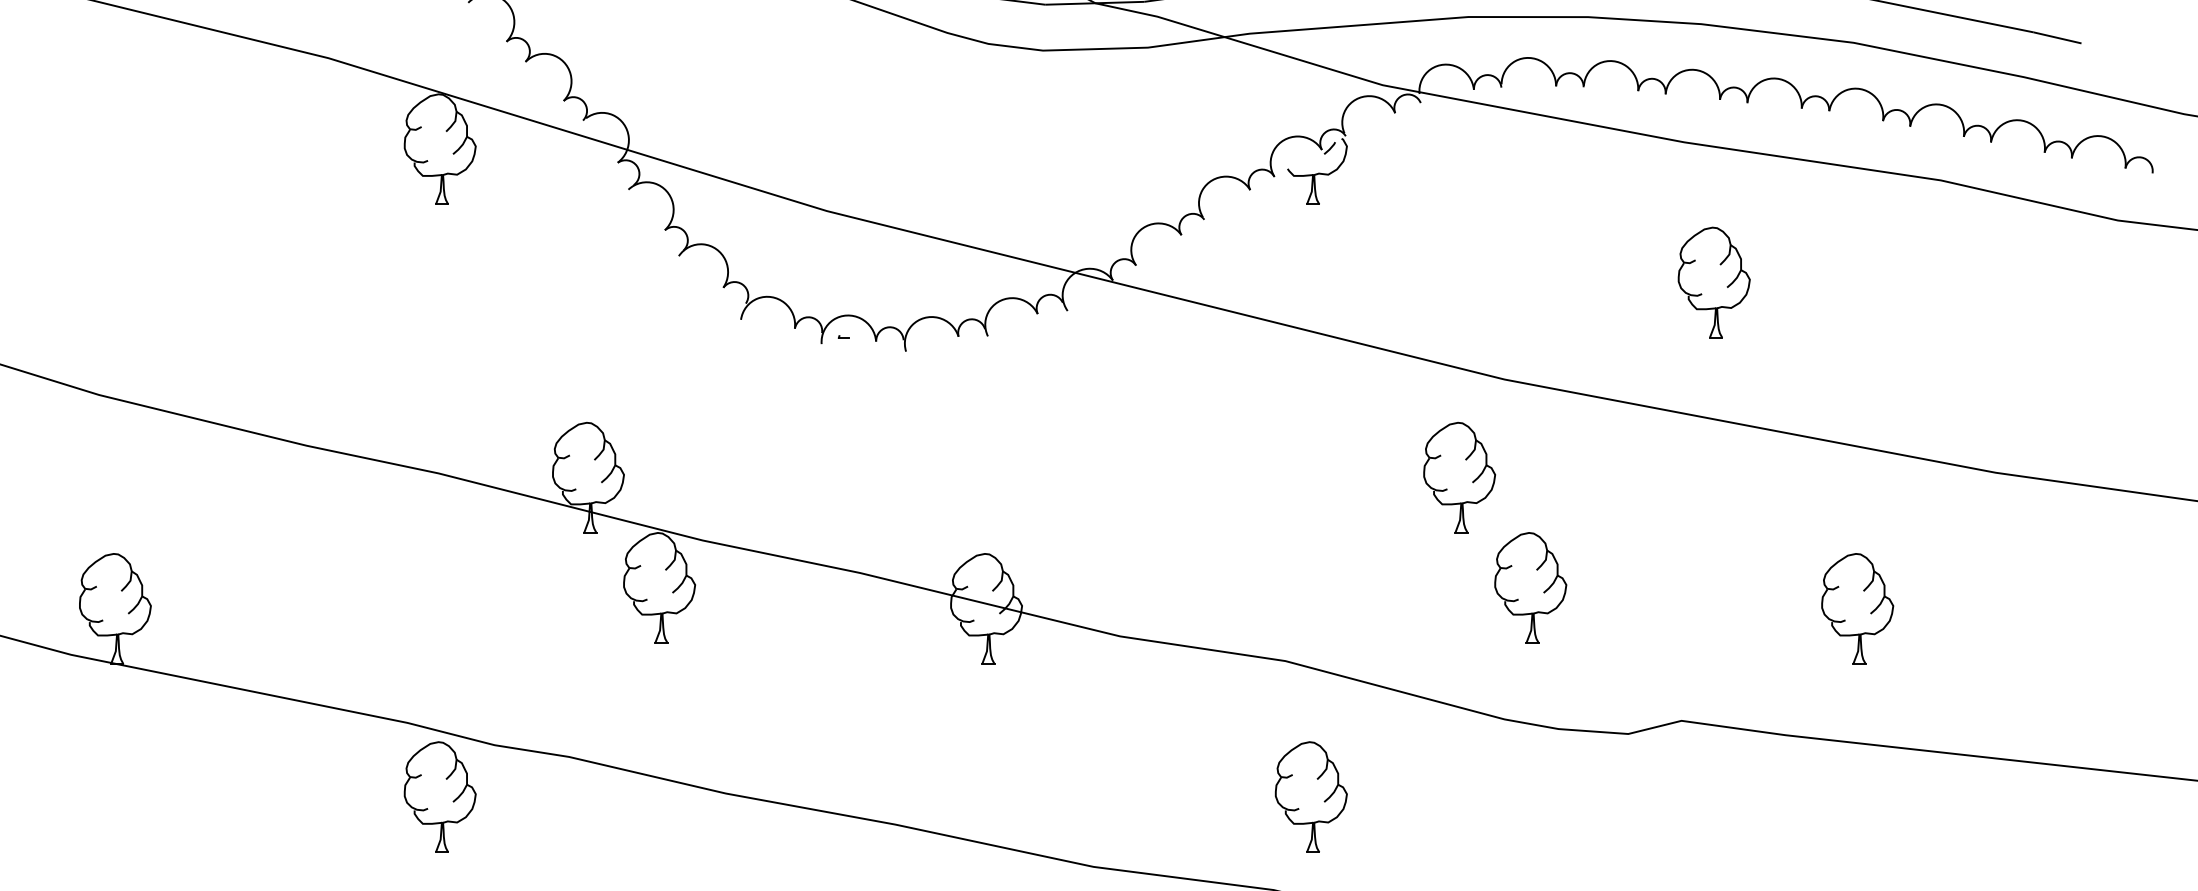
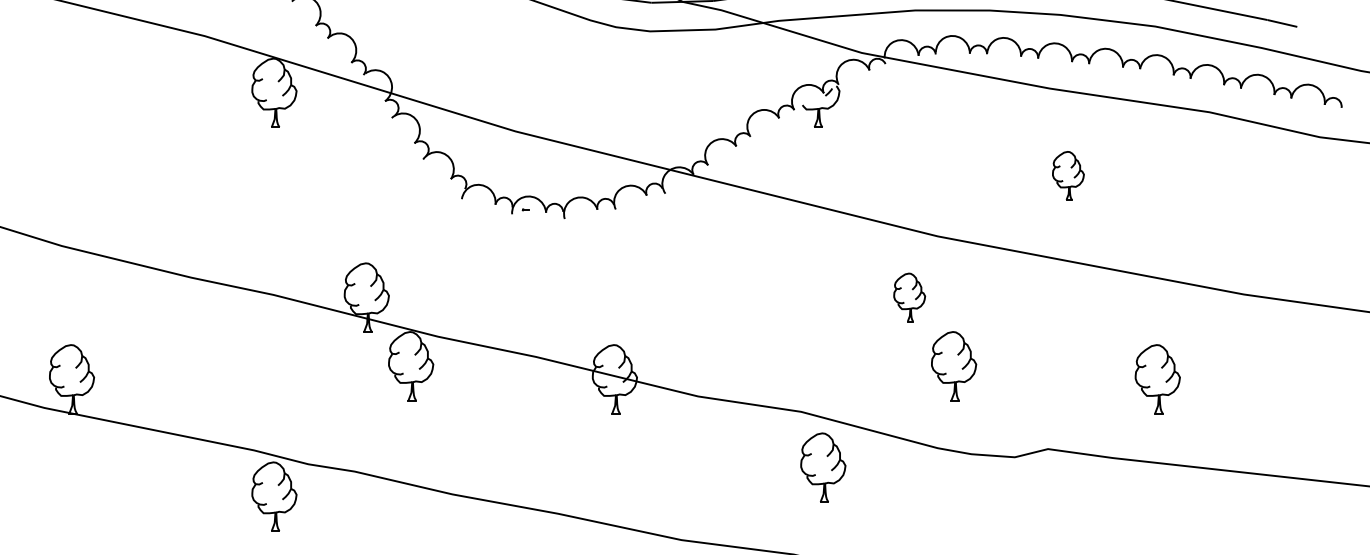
part: (1714, 281) -> (1068, 175), size x0.7
part: (1459, 477) -> (909, 297), size x0.7
part: (1311, 796) -> (823, 467), moved

